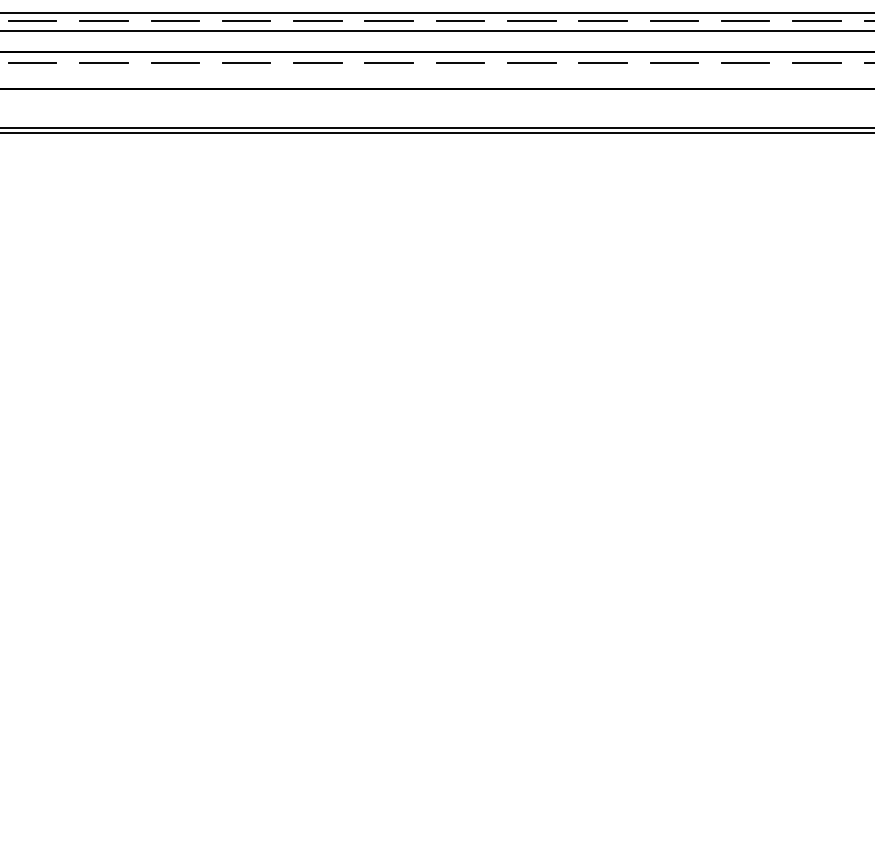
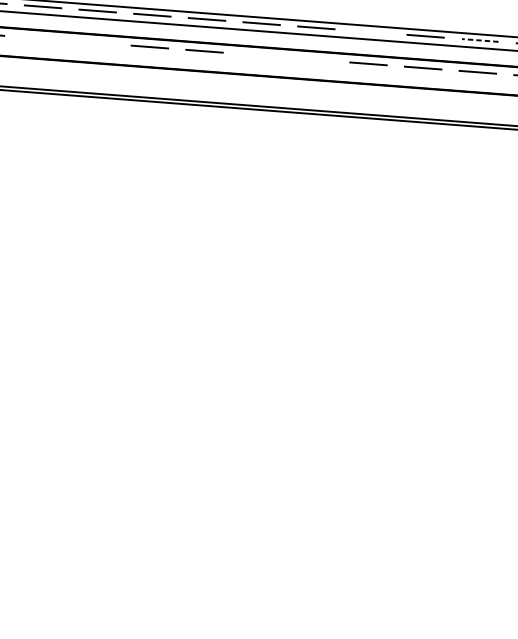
line: (602, 21) -> (370, 32), removed
line: (745, 21) -> (480, 40), solid -> dashed
line: (175, 62) -> (40, 38), removed
line: (246, 62) -> (95, 42), removed
line: (460, 62) -> (259, 55), removed
line: (531, 62) -> (313, 59), removed

